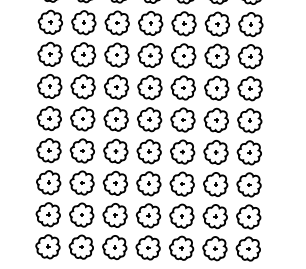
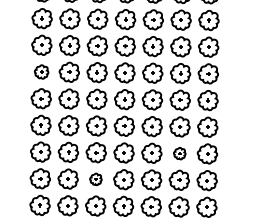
part: (49, 86) -> (41, 72), size x0.7
part: (215, 184) -> (179, 153), size x0.6
part: (114, 215) -> (95, 179), size x0.6

